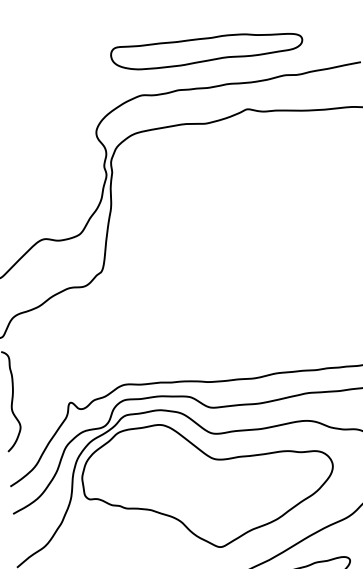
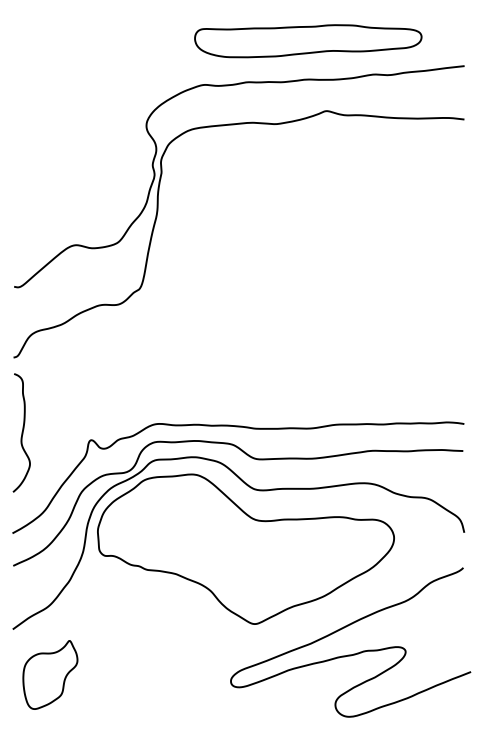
part: (207, 50) -> (308, 41), moved

